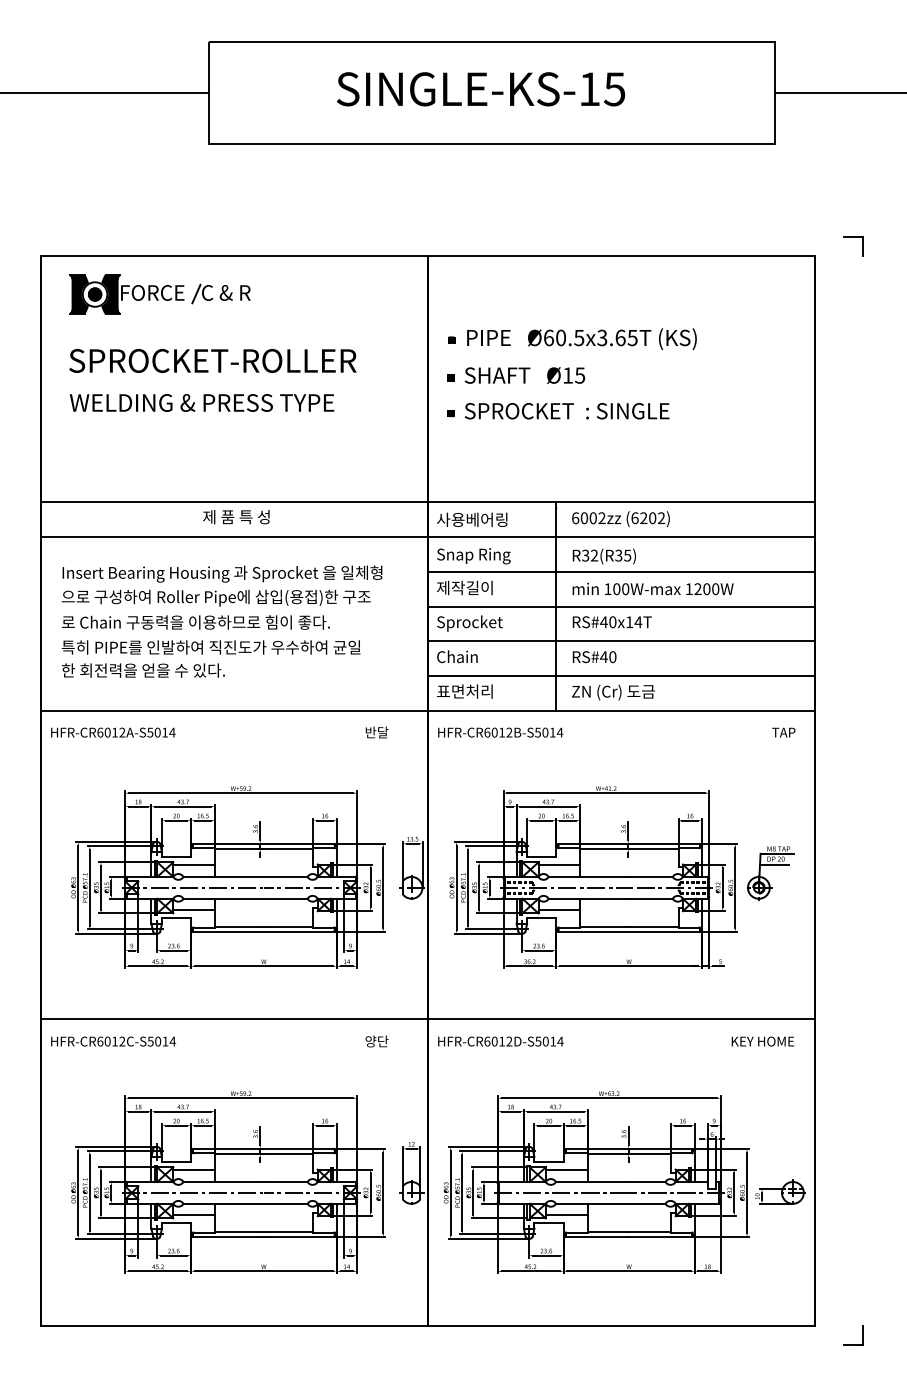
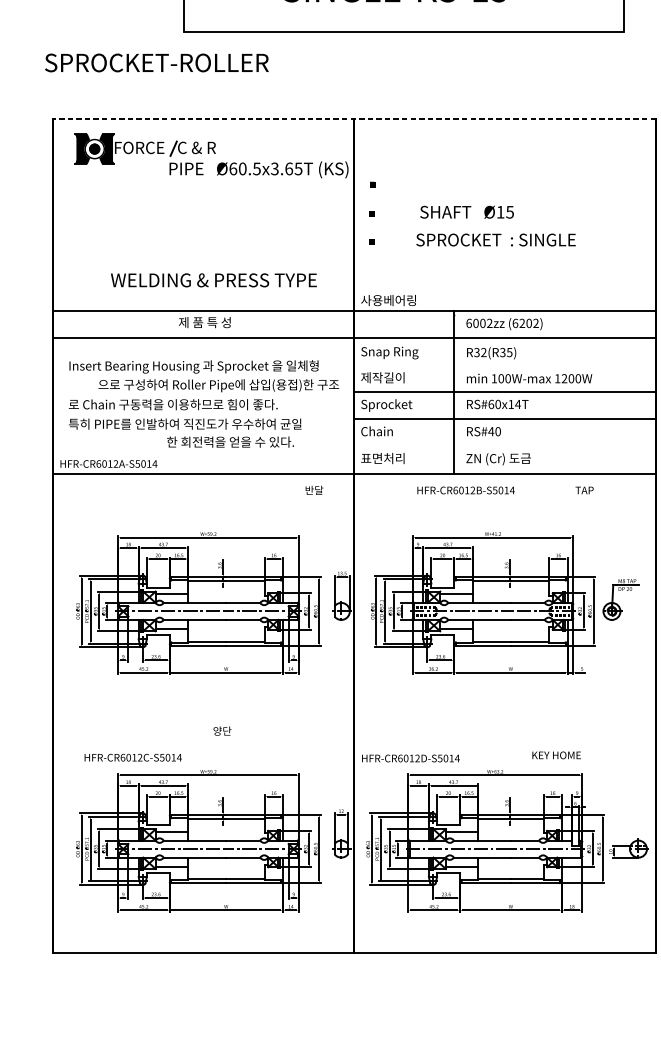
line: (427, 255) -> (353, 118), solid -> dashed
text: (581, 339) -> (258, 170), moved
text: (212, 360) -> (156, 62), moved
text: (524, 375) -> (466, 212), moved
text: (201, 402) -> (213, 279), moved
text: (566, 411) -> (495, 240), moved
text: (472, 519) -> (388, 300), moved
line: (621, 571) -> (504, 364), removed
text: (216, 597) -> (218, 385), moved
text: (603, 622) -> (490, 404), RS#40x14T -> RS#60x14T
text: (143, 670) -> (230, 442), moved
line: (621, 676) -> (504, 446), removed
text: (113, 732) -> (109, 463), moved
text: (500, 732) -> (465, 490), moved
text: (783, 732) -> (584, 490), moved
line: (774, 864) -> (624, 593), removed
line: (428, 1018) -> (354, 713), removed
text: (113, 1041) -> (133, 757), moved
text: (376, 1041) -> (222, 731), moved
text: (500, 1041) -> (410, 758), moved
text: (762, 1041) -> (556, 755), moved

